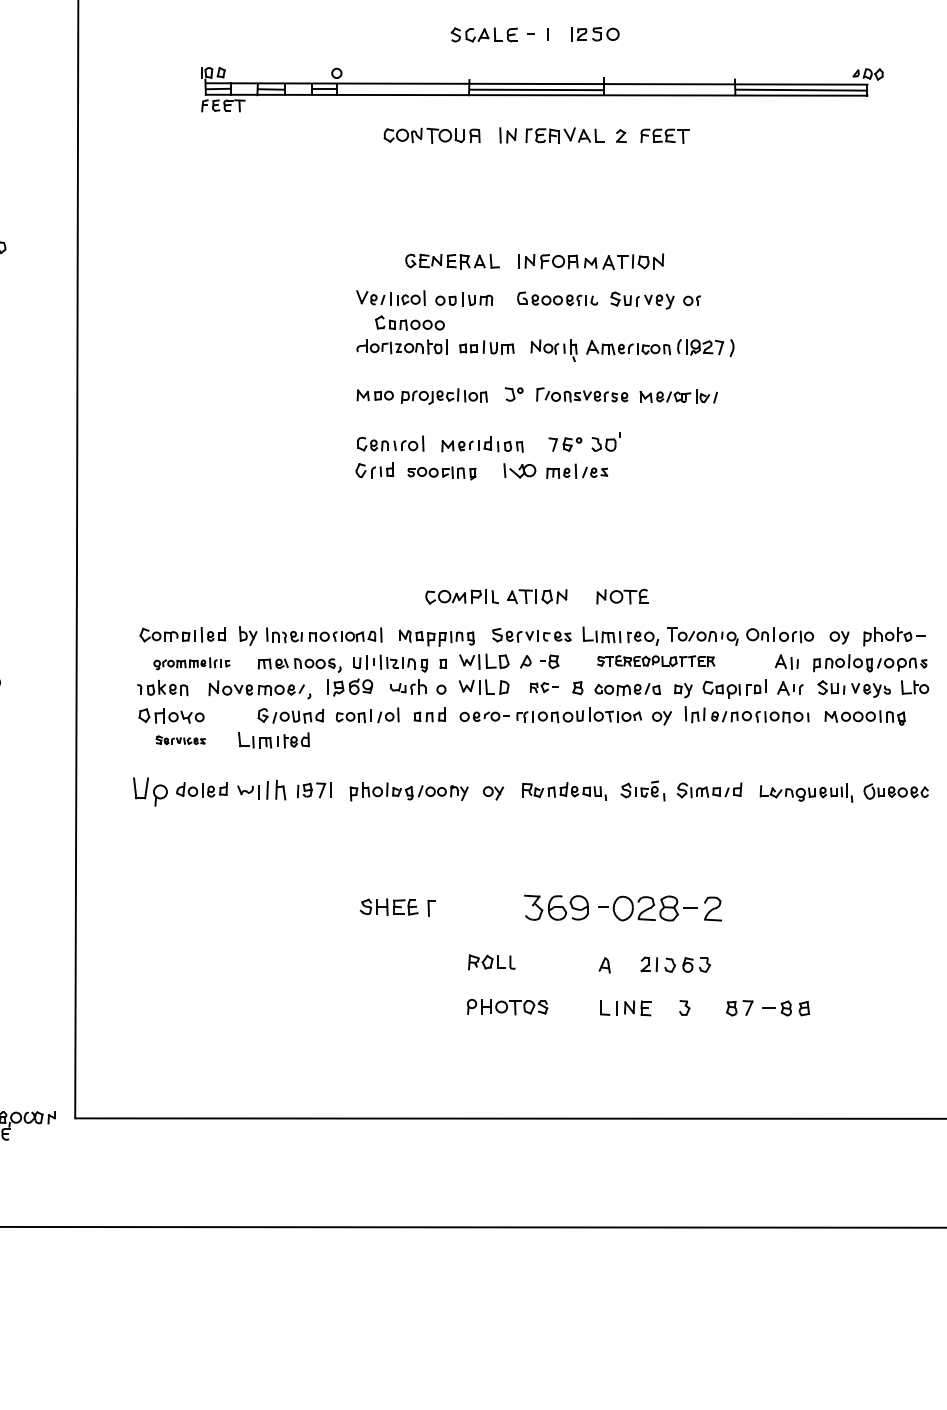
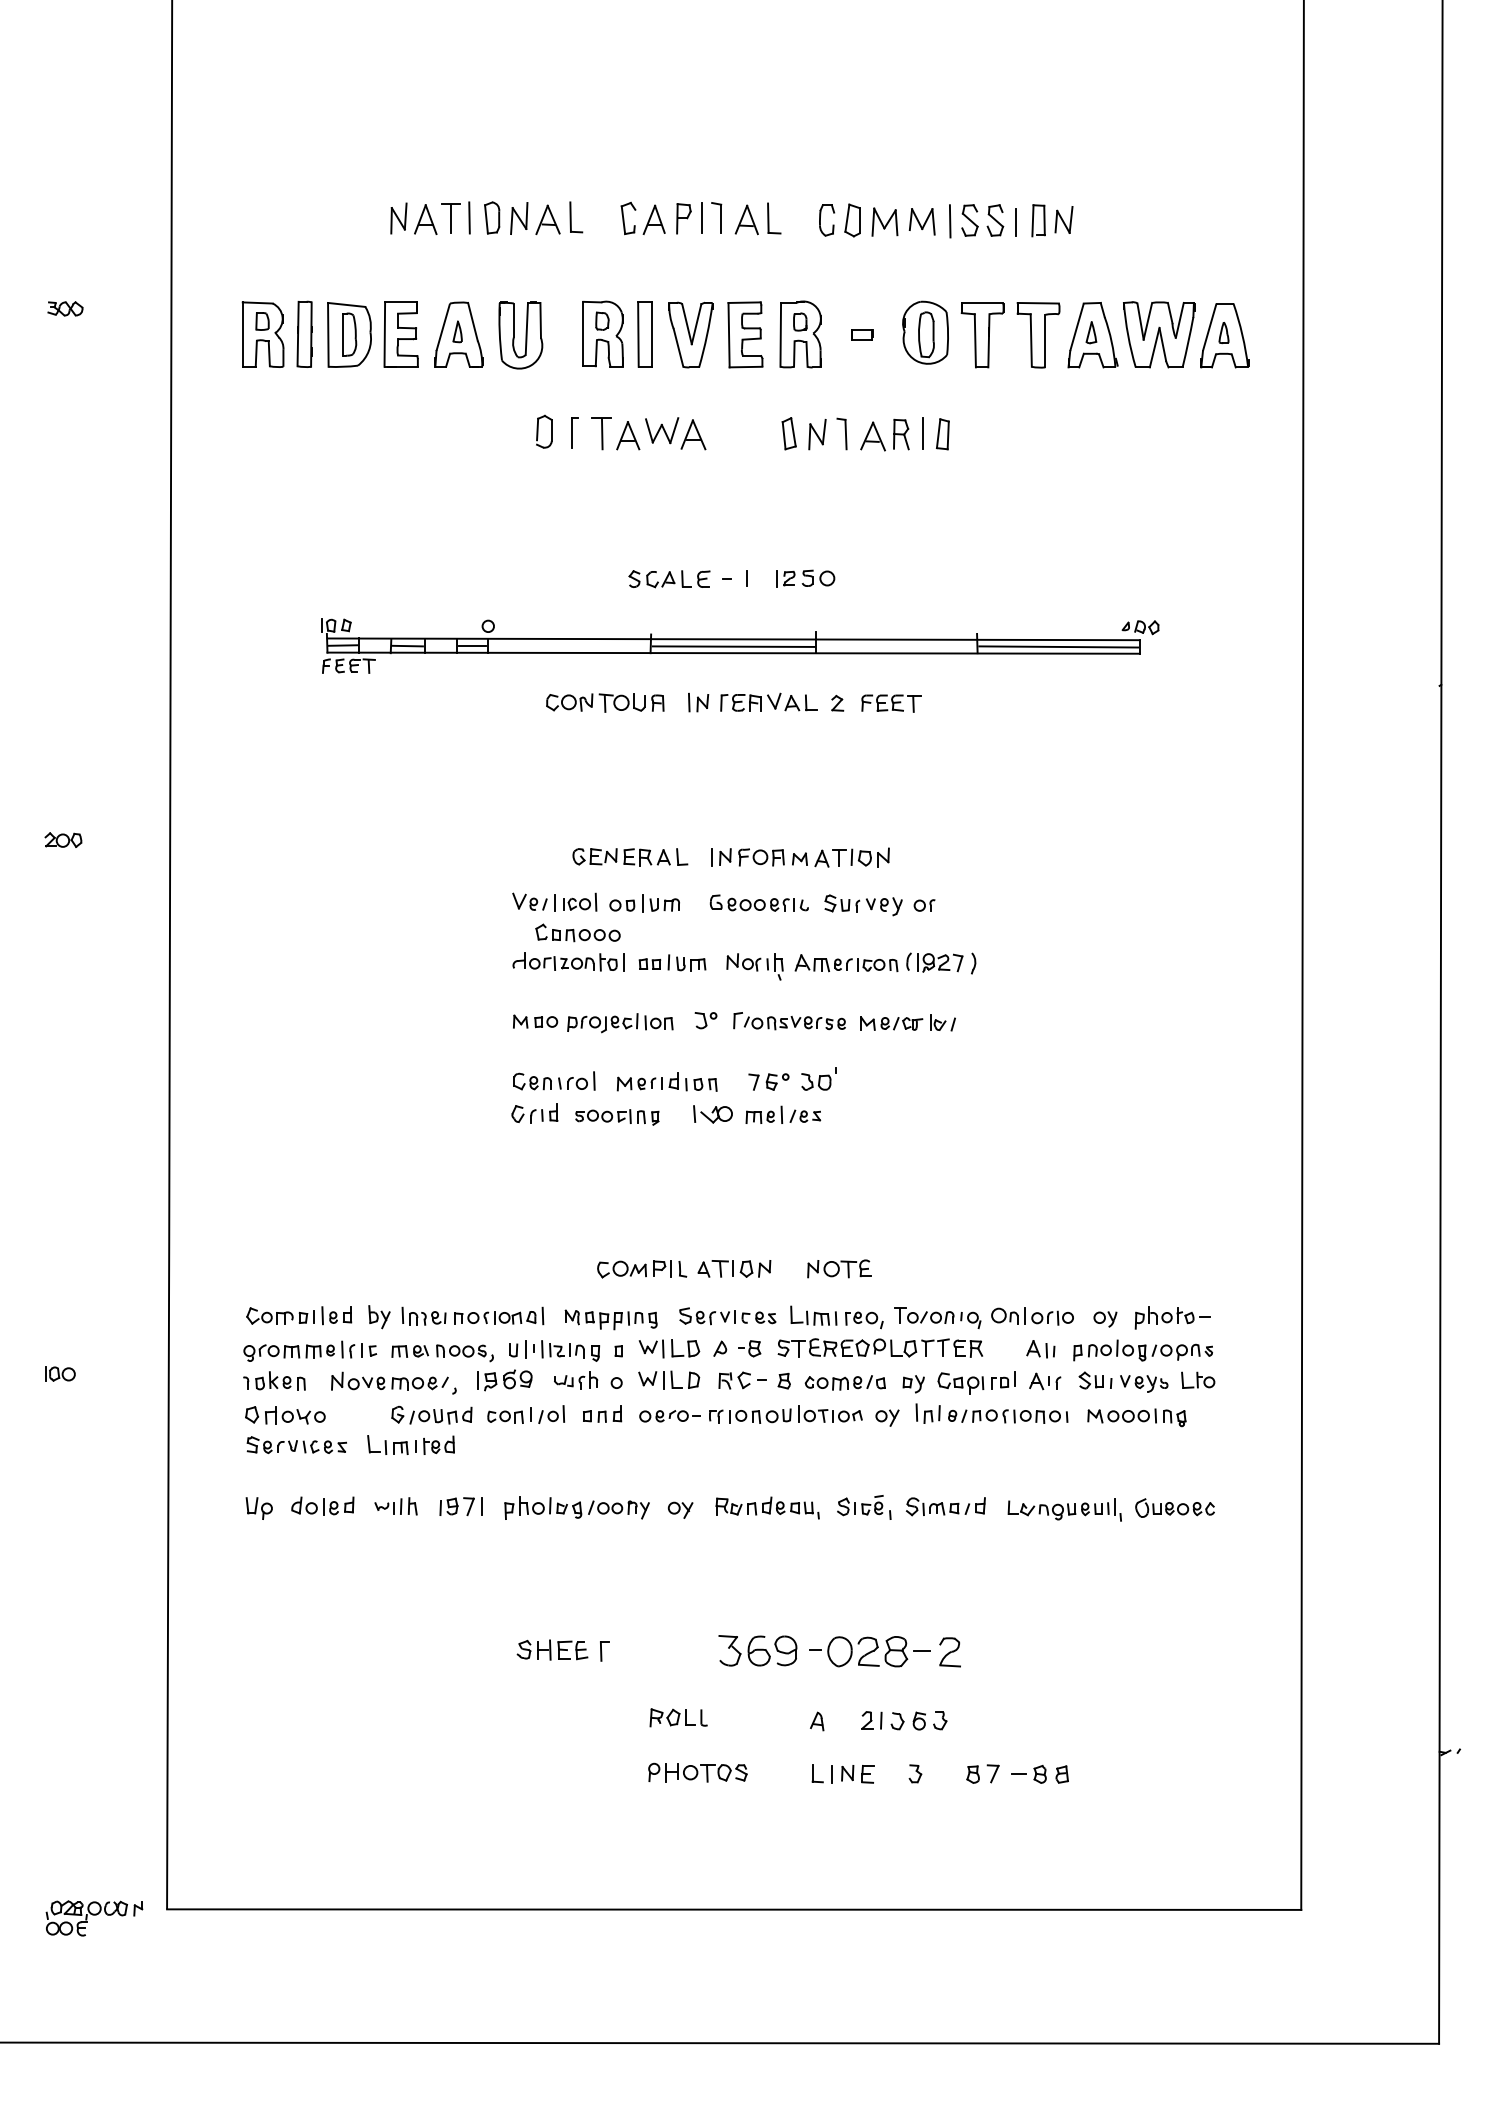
part: (656, 660) -> (880, 1347), size x1.43
part: (192, 663) -> (310, 1350), size x1.43
part: (543, 687) -> (742, 1380), size x1.43
part: (180, 739) -> (296, 1444), size x1.67
part: (261, 790) -> (395, 1506), size x0.71
part: (149, 791) -> (258, 1508), size x0.62

